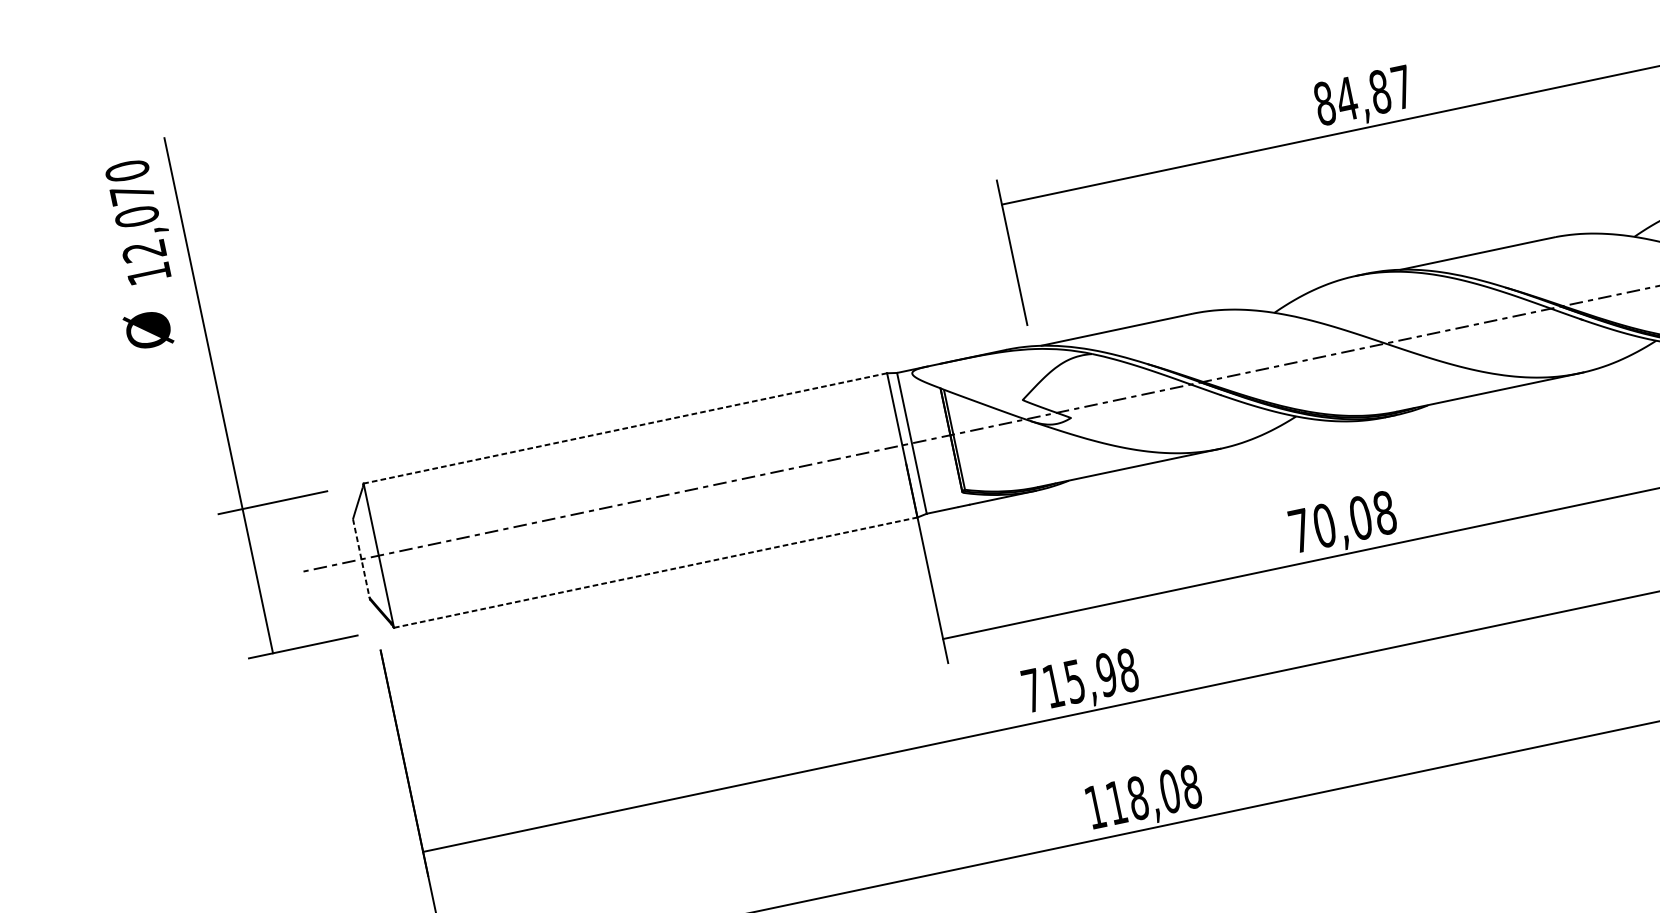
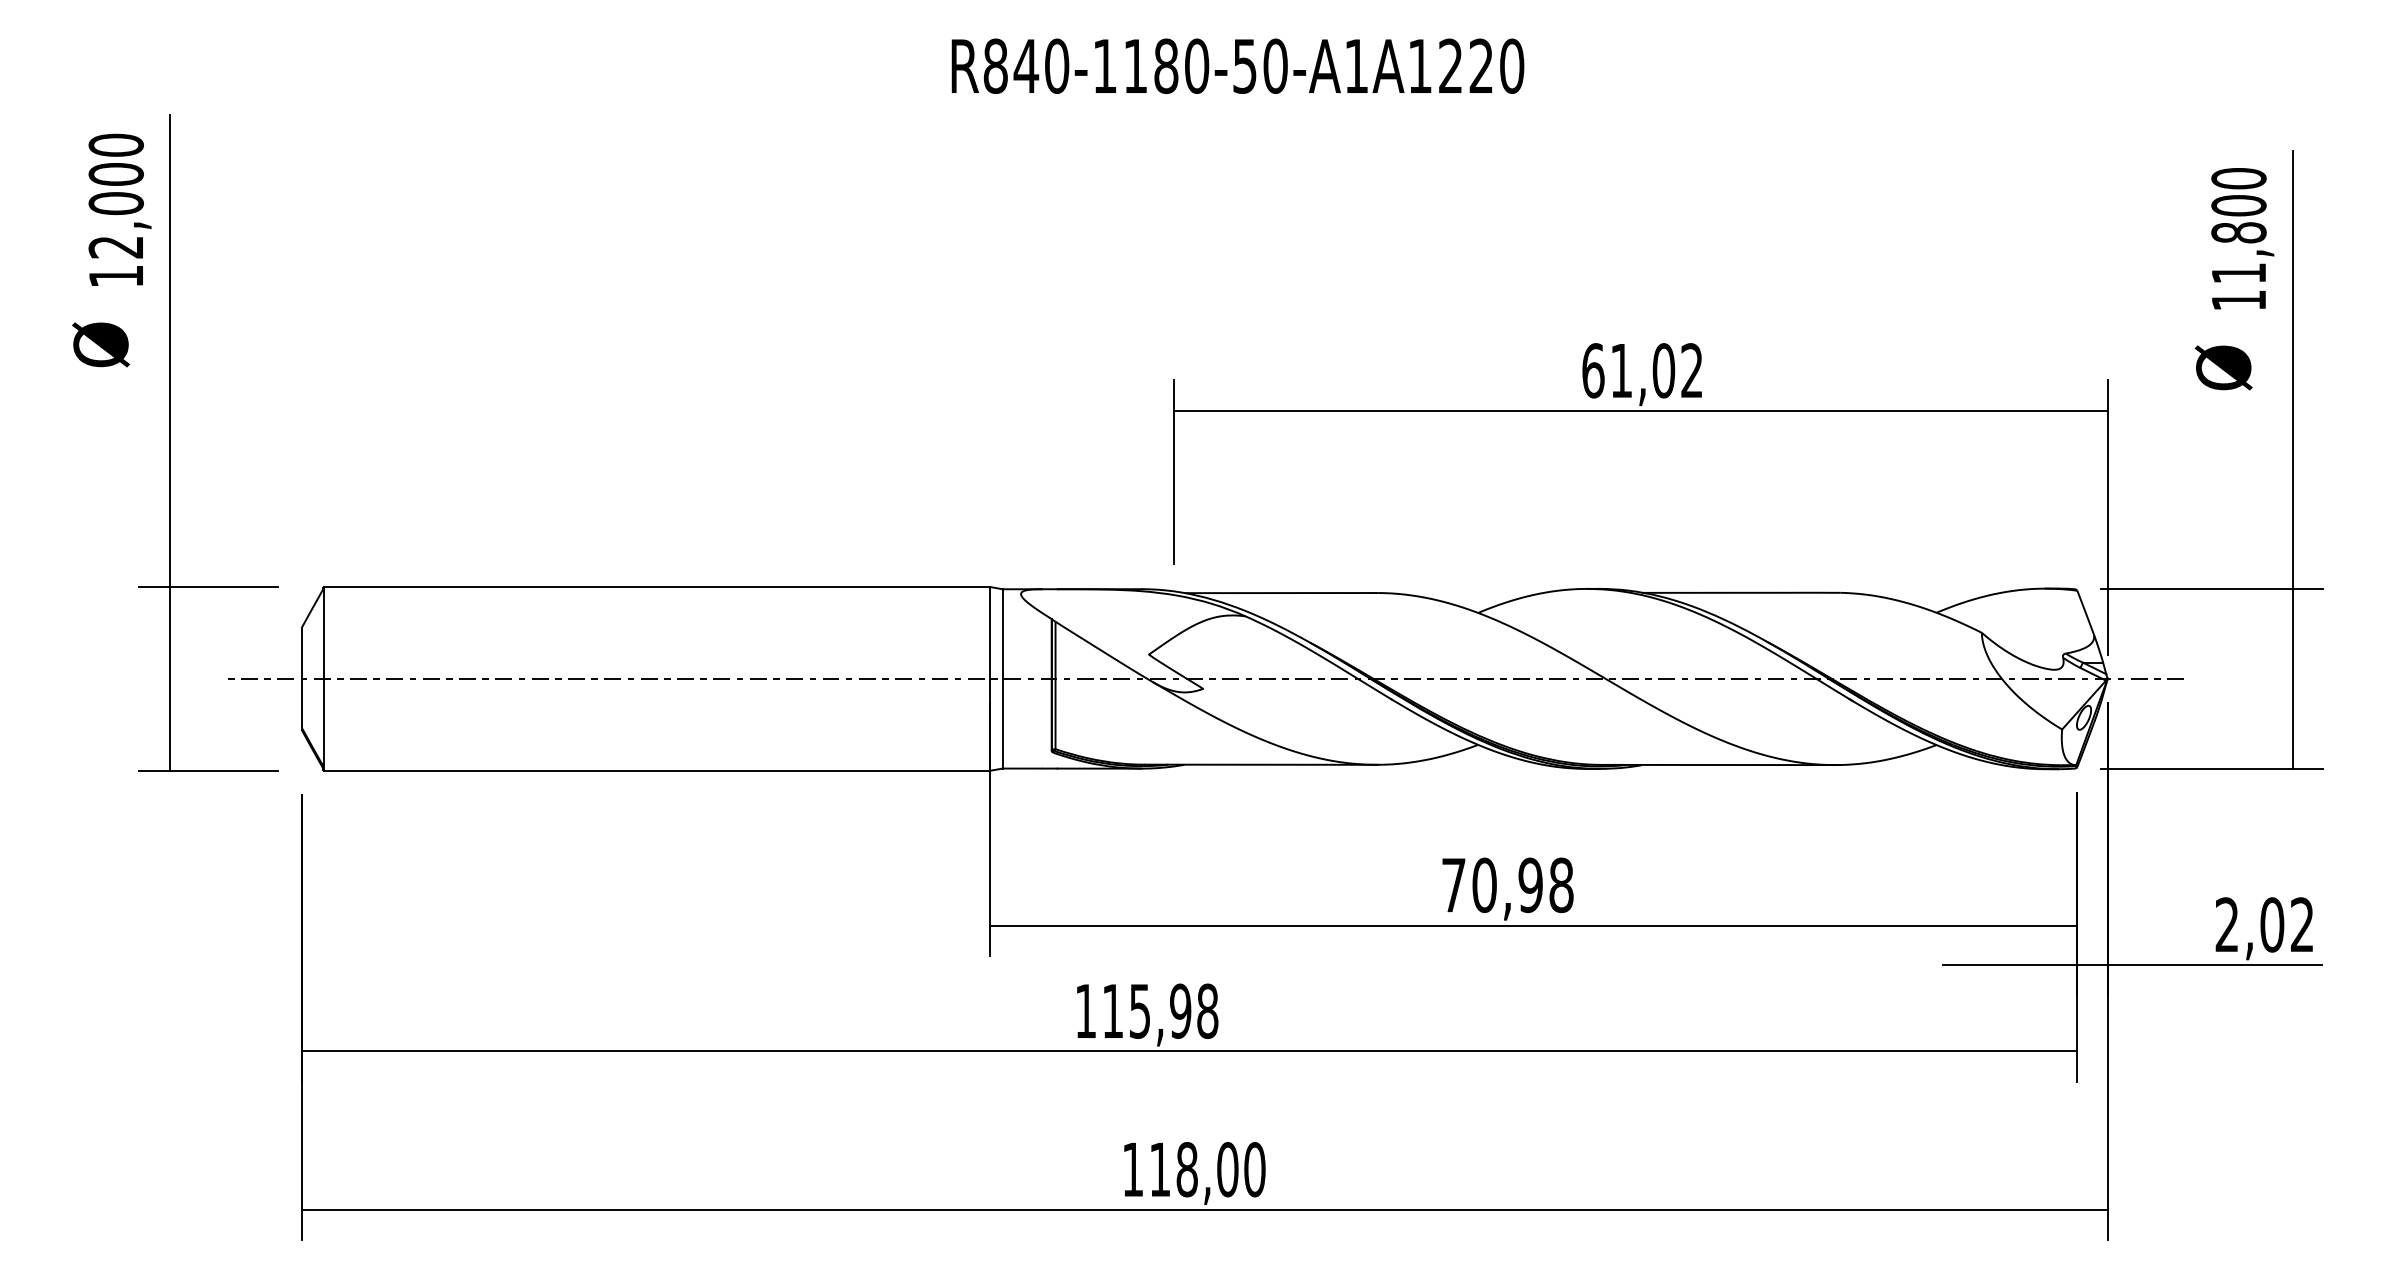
text: (1363, 95) -> (1642, 370), 84,87 -> 61,02
text: (131, 194) -> (115, 174), 12,070 -> 12,000
line: (624, 428) -> (656, 587), dashed -> solid
text: (1360, 518) -> (1530, 885), 70,08 -> 70,98
line: (360, 558) -> (301, 677), dashed -> solid
line: (655, 572) -> (657, 770), dashed -> solid
text: (1031, 690) -> (1085, 1010), 715,98 -> 115,98
text: (1190, 786) -> (1254, 1169), 118,08 -> 118,00

